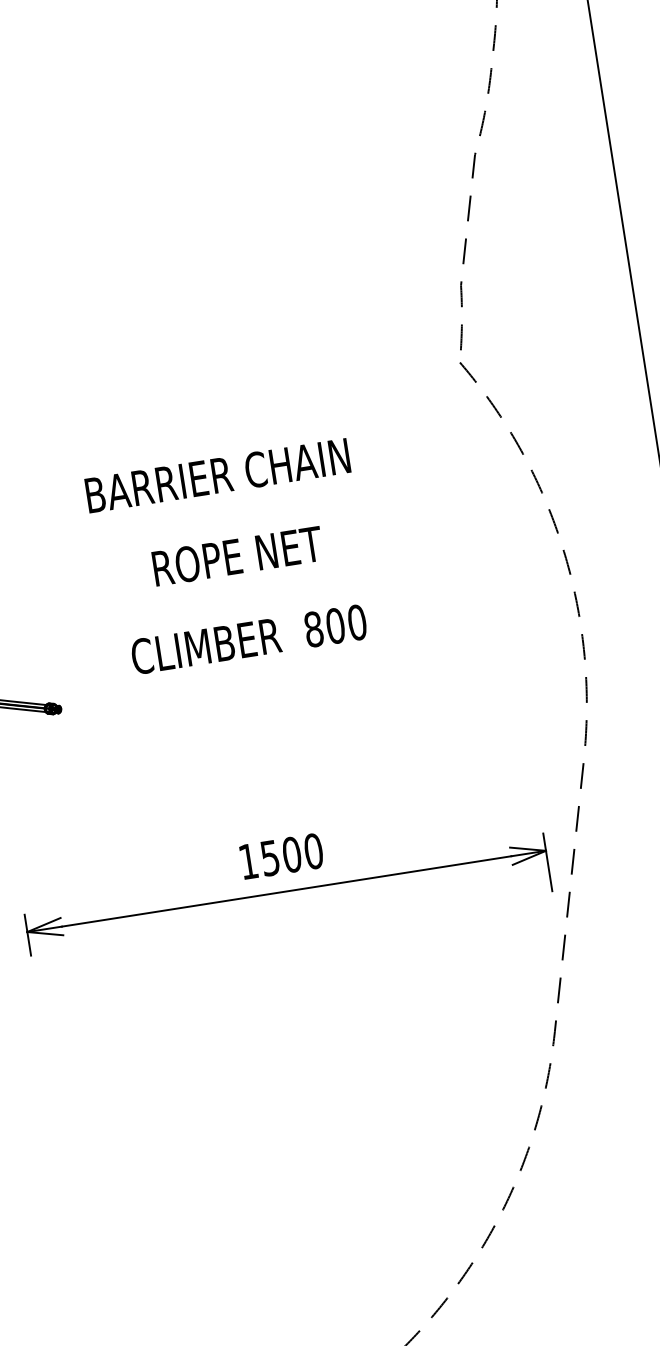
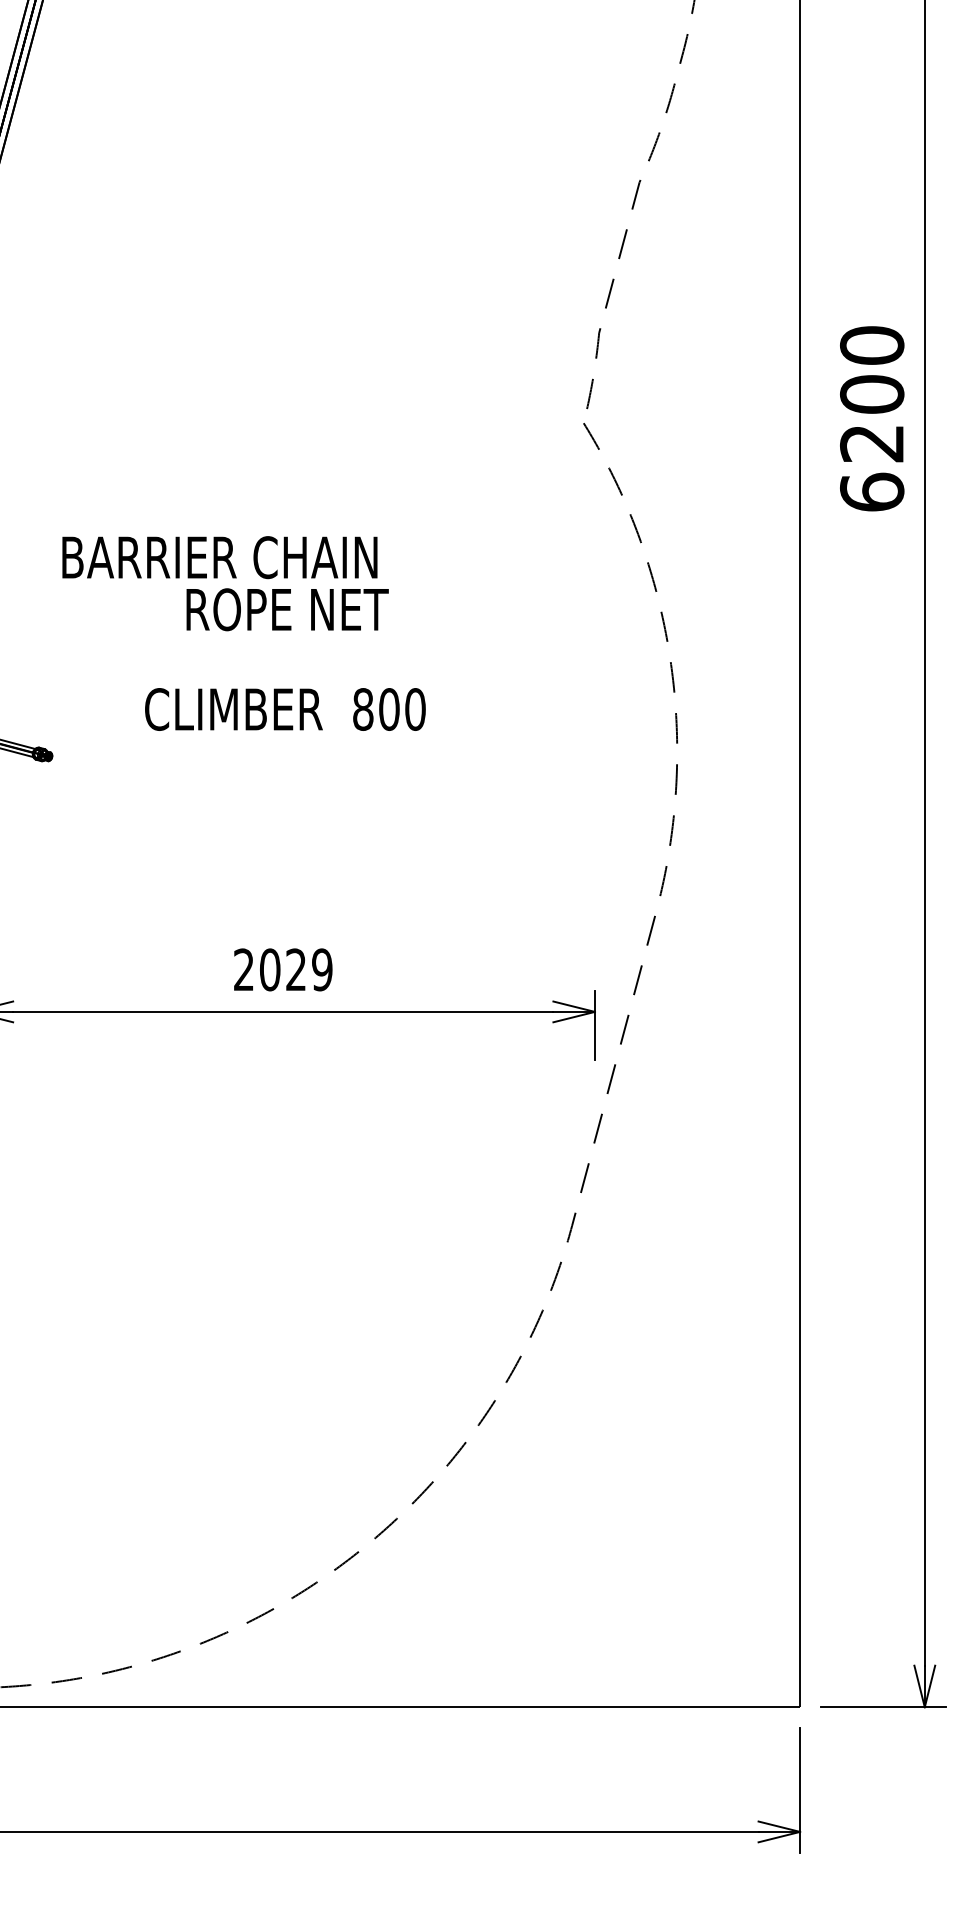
text: (217, 475) -> (219, 557), moved
text: (281, 856) -> (283, 969), 1500 -> 2029

